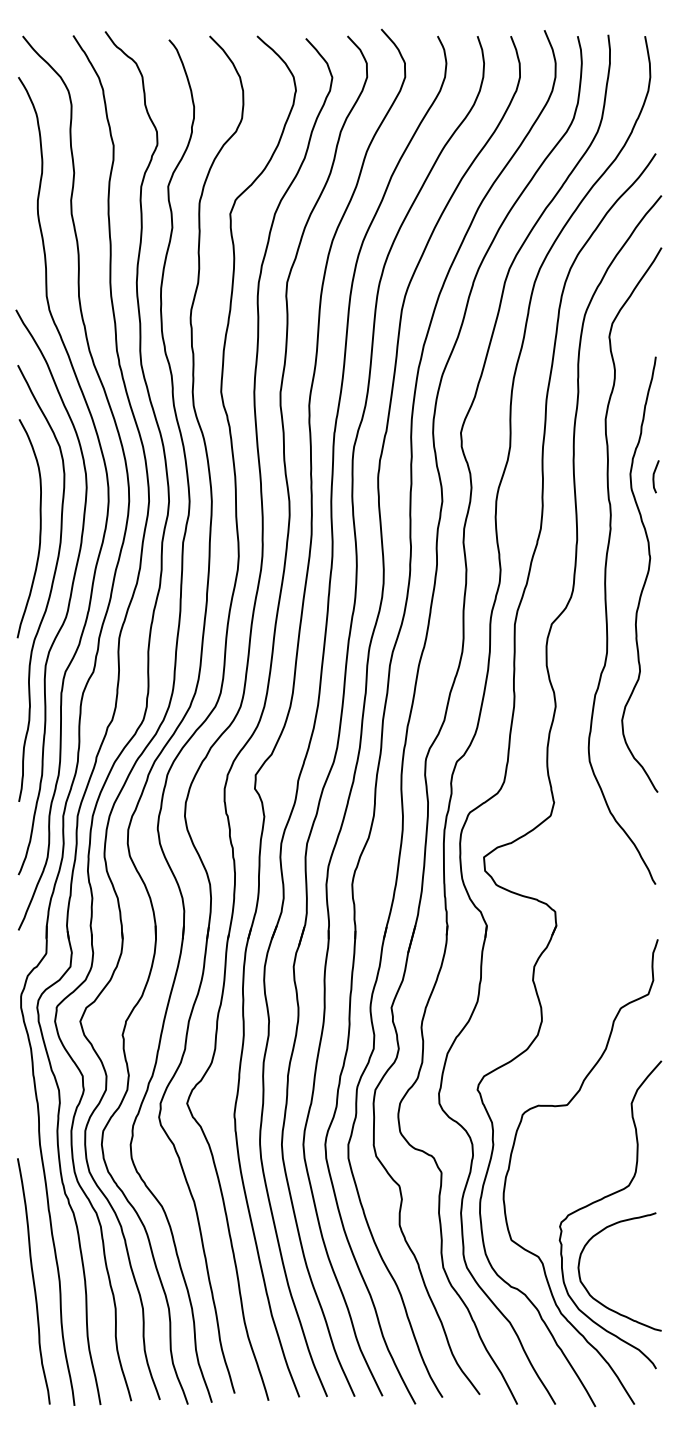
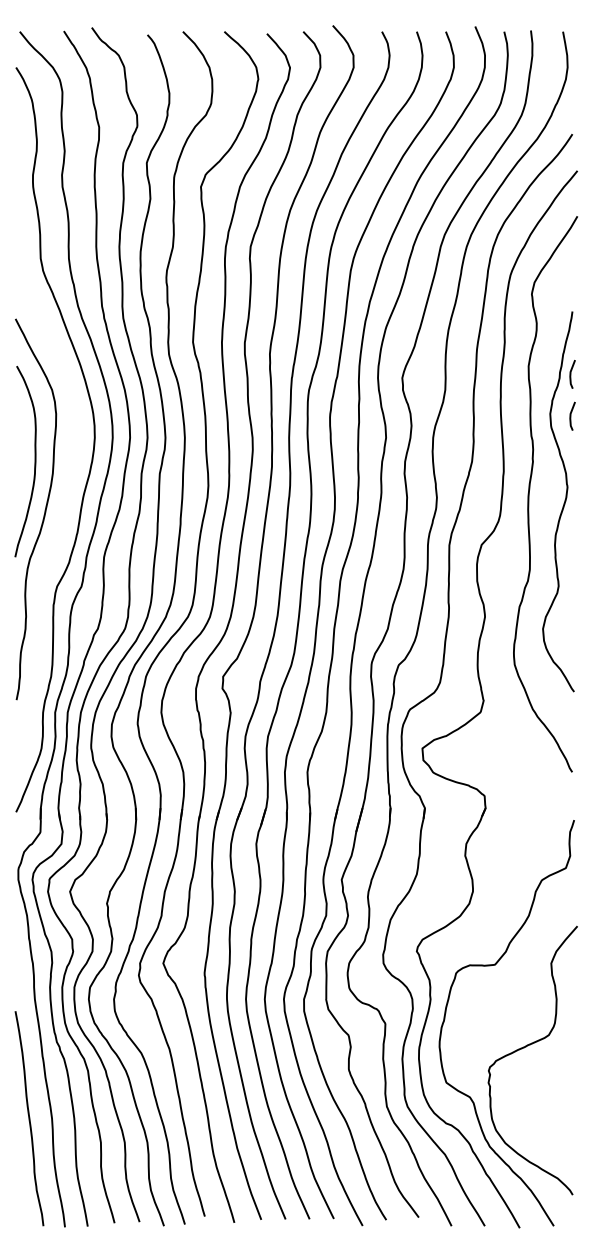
line: (654, 428) -> (571, 374), added
curve: (69, 596) -> (60, 520), removed
curve: (598, 1300) -> (522, 1135), removed

